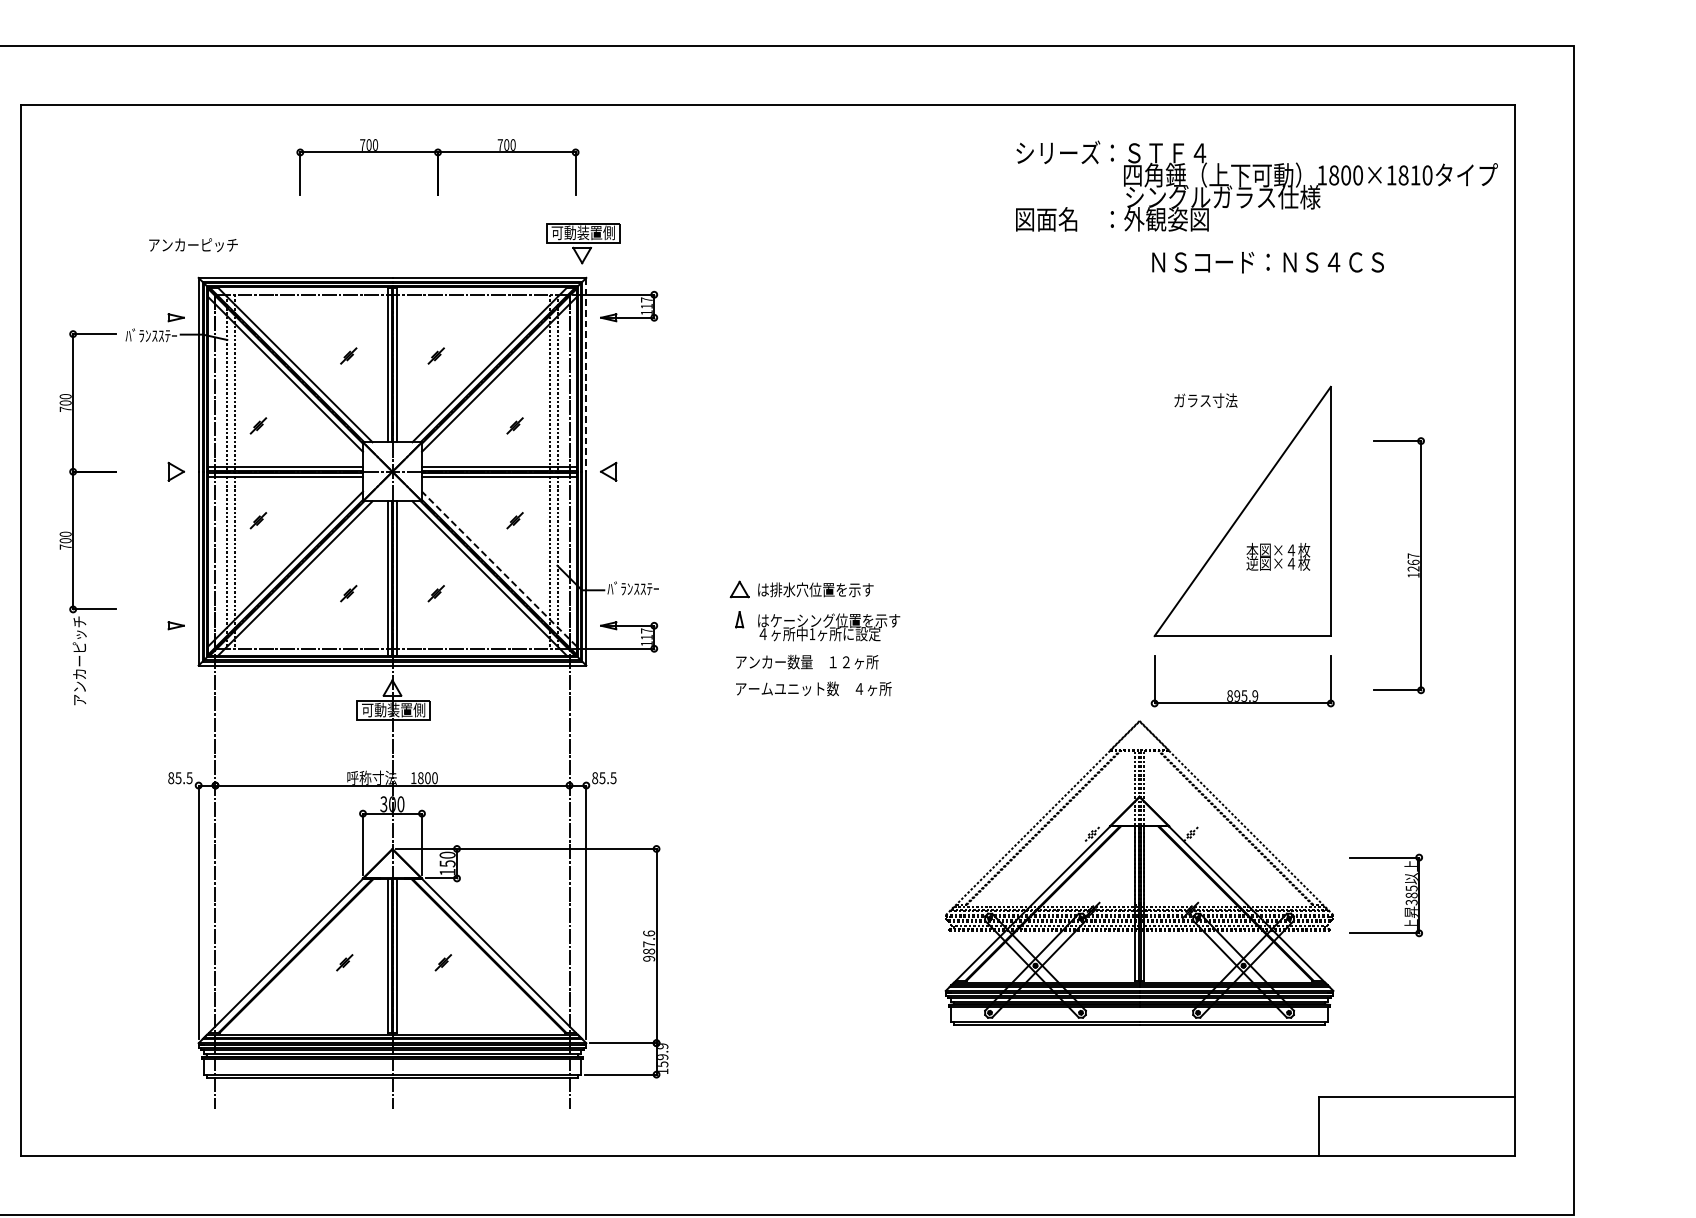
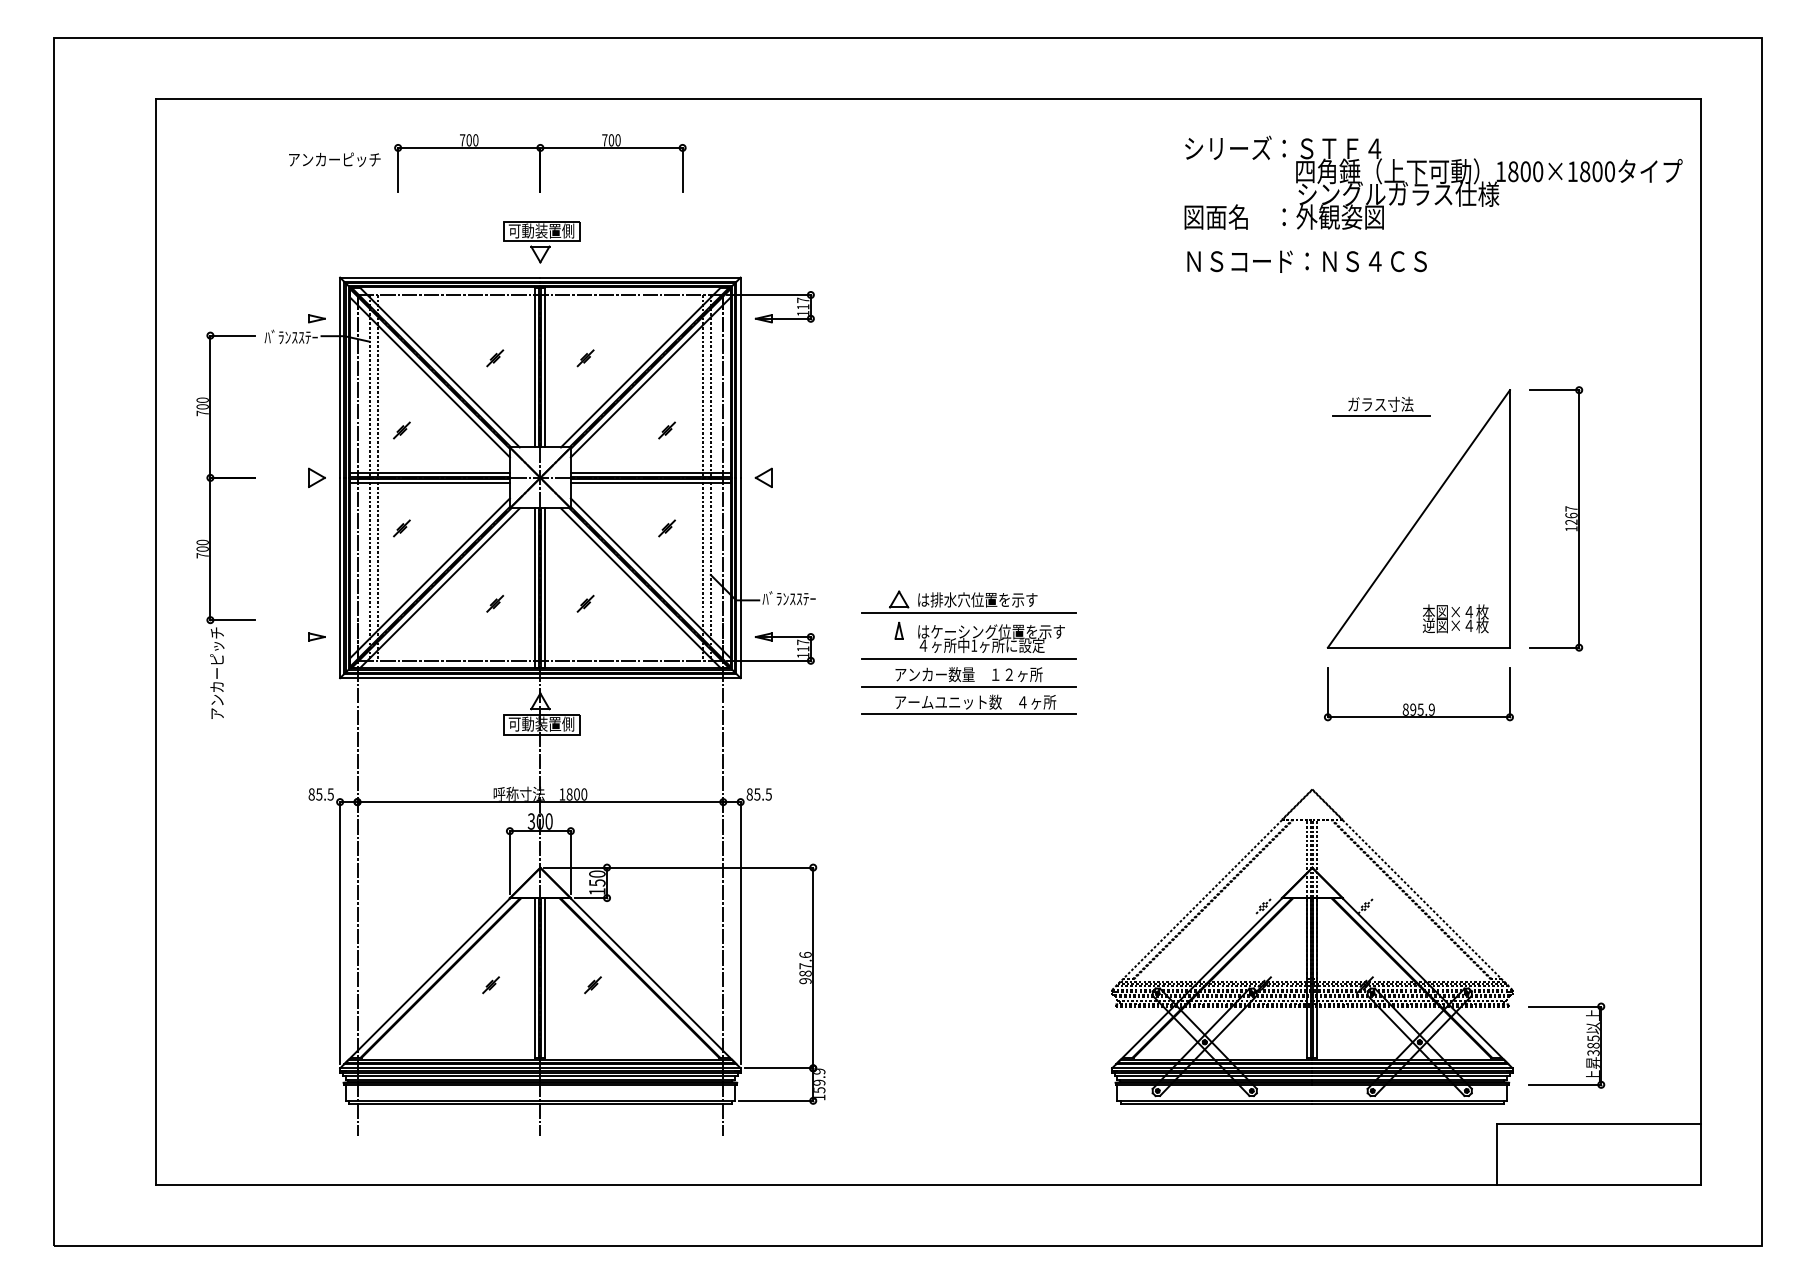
part: (438, 167) -> (540, 163), moved
text: (1415, 175) -> (1597, 171), 1800×1810 -> 1800×1800
part: (583, 243) -> (541, 242), moved
text: (193, 244) -> (334, 159), moved
text: (1267, 262) -> (1306, 261), moved
line: (586, 375) -> (740, 378), dashed -> solid
line: (1205, 411) -> (1380, 415), added
text: (1278, 556) -> (1455, 618), moved
part: (1407, 563) -> (1565, 516), moved
line: (499, 569) -> (650, 578), dashed -> solid
line: (807, 603) -> (969, 613), added
line: (807, 646) -> (969, 658), added
line: (807, 673) -> (969, 686), added
line: (807, 700) -> (969, 714), added
part: (1139, 873) -> (1312, 946), moved
part: (1405, 895) -> (1587, 1045), moved

